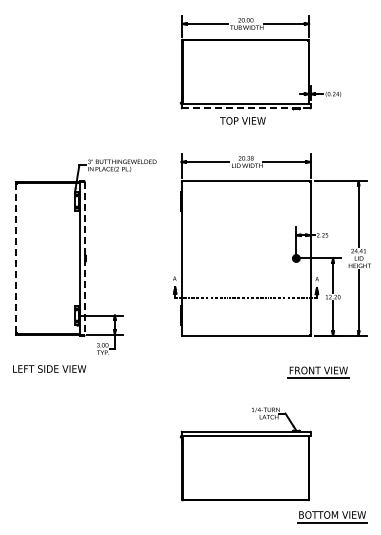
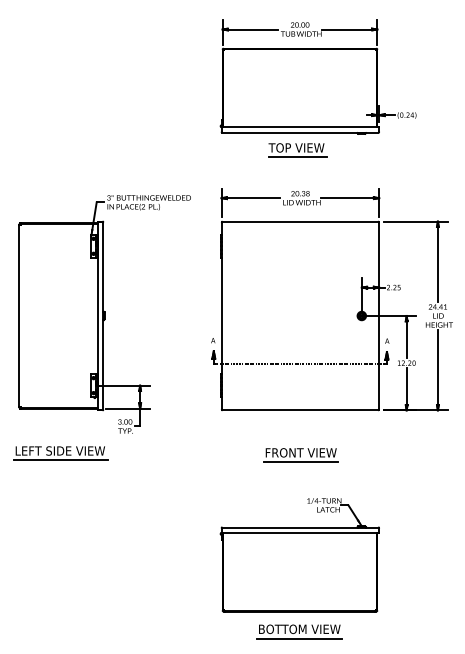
line: (246, 108) -> (300, 132), dashed -> solid
line: (243, 128) -> (297, 157), added
line: (16, 258) -> (19, 316), dashed -> solid
line: (84, 258) -> (103, 316), dashed -> solid
part: (318, 372) -> (300, 455), moved
line: (49, 376) -> (60, 460), added
part: (332, 517) -> (299, 632), moved

